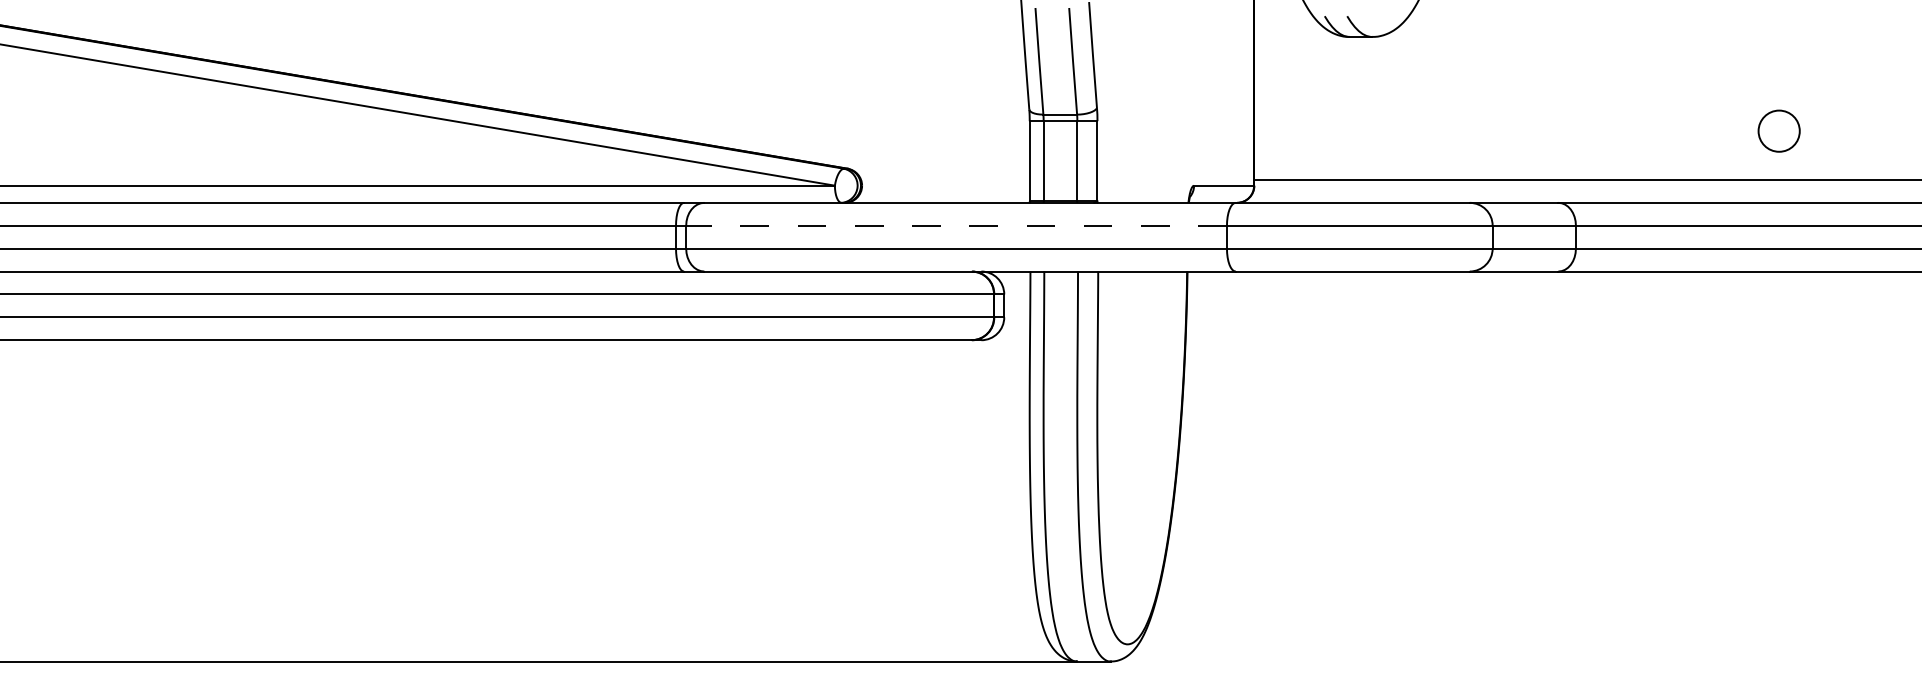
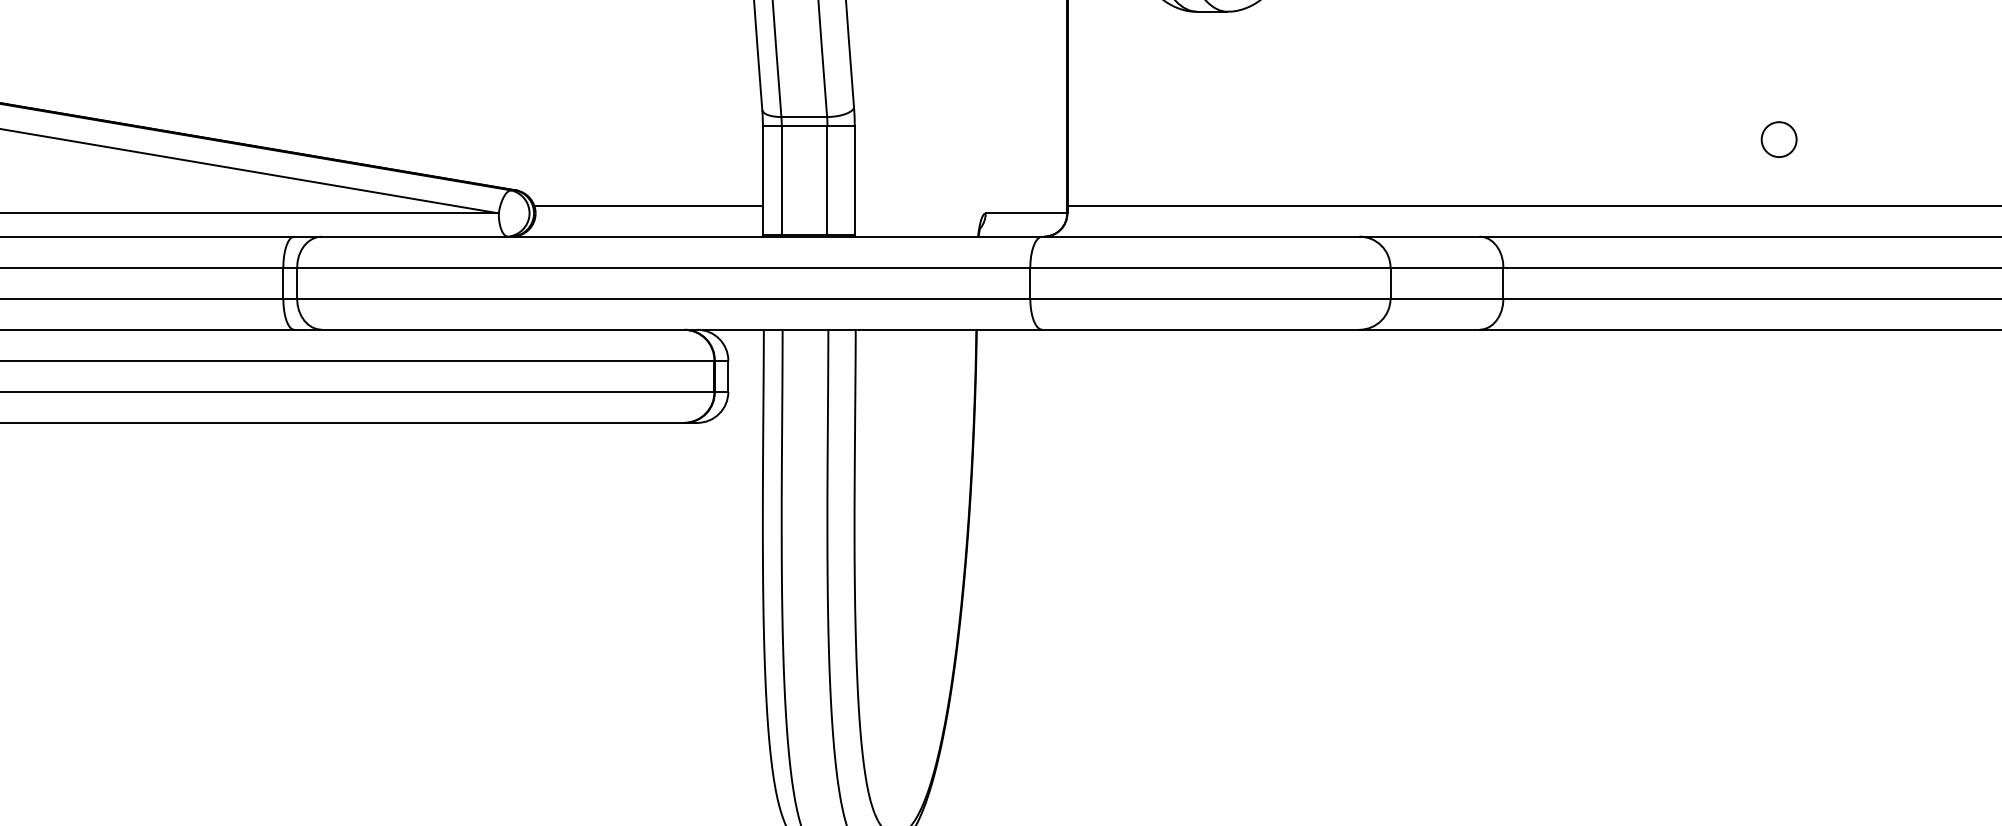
circle: (1779, 131) -> (1779, 139), size x0.62
line: (945, 179) -> (648, 204), added
line: (956, 225) -> (663, 267), dashed -> solid

